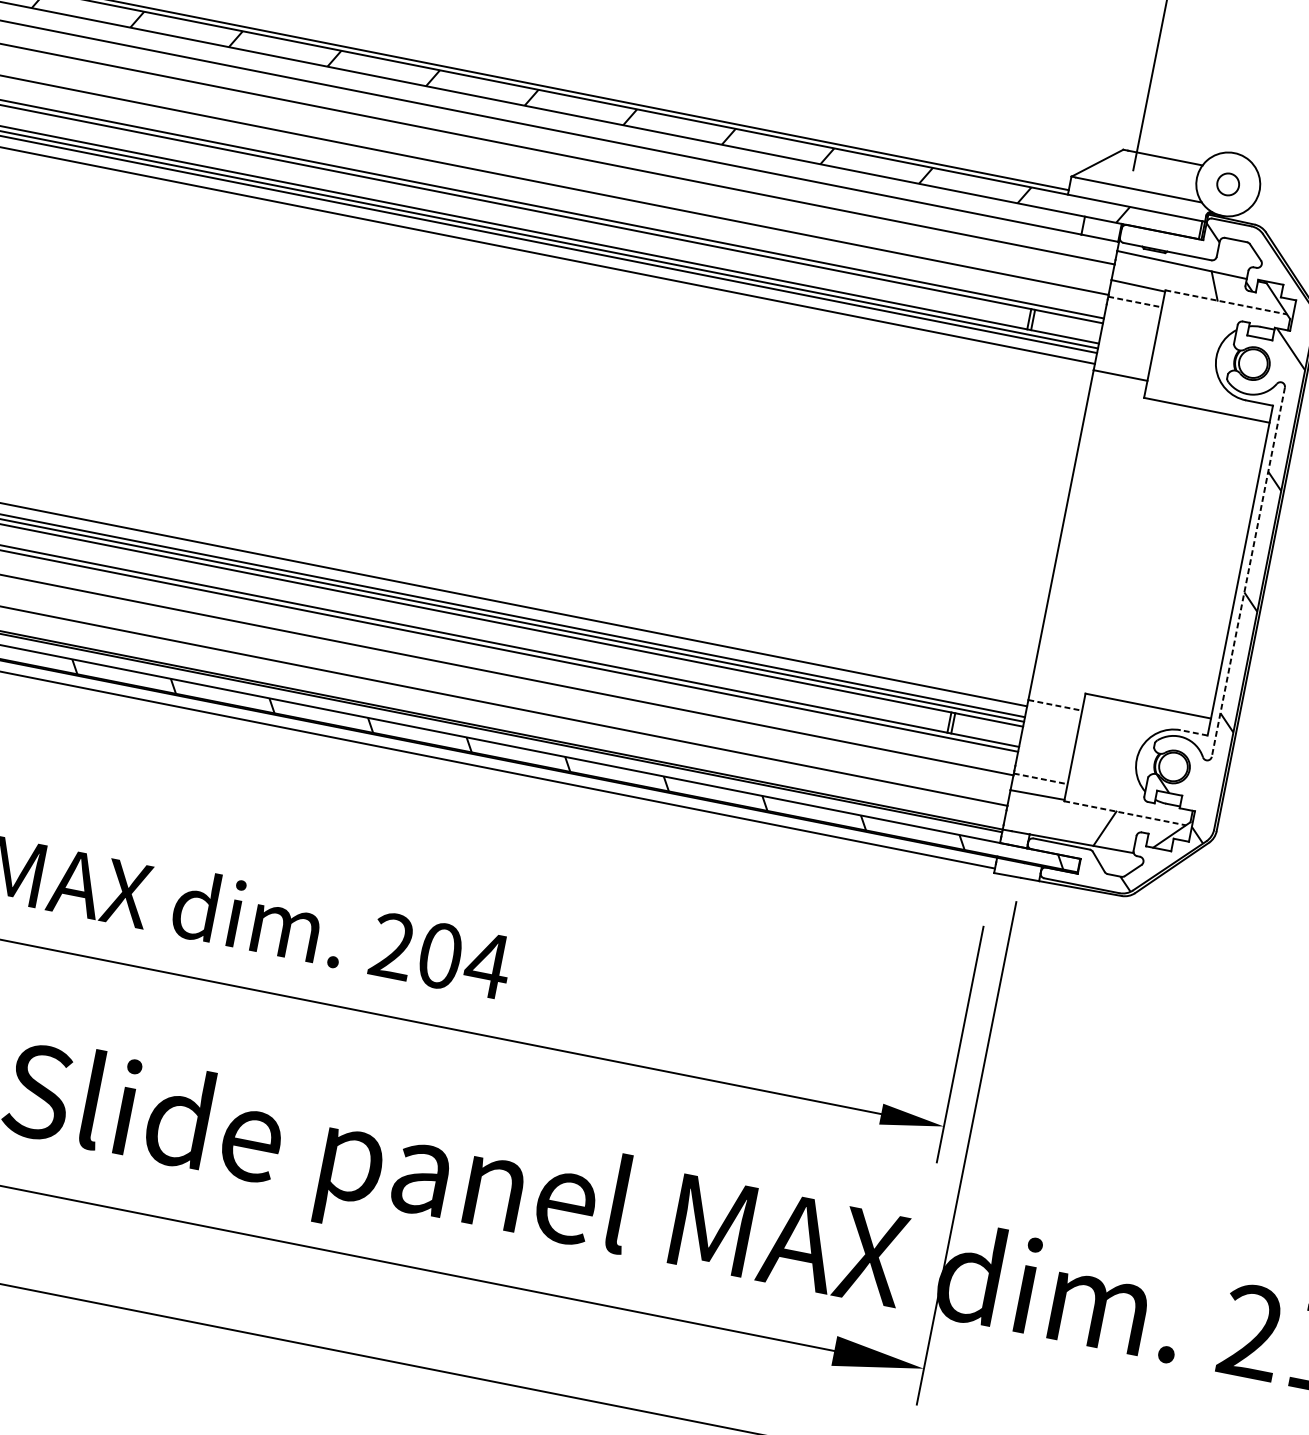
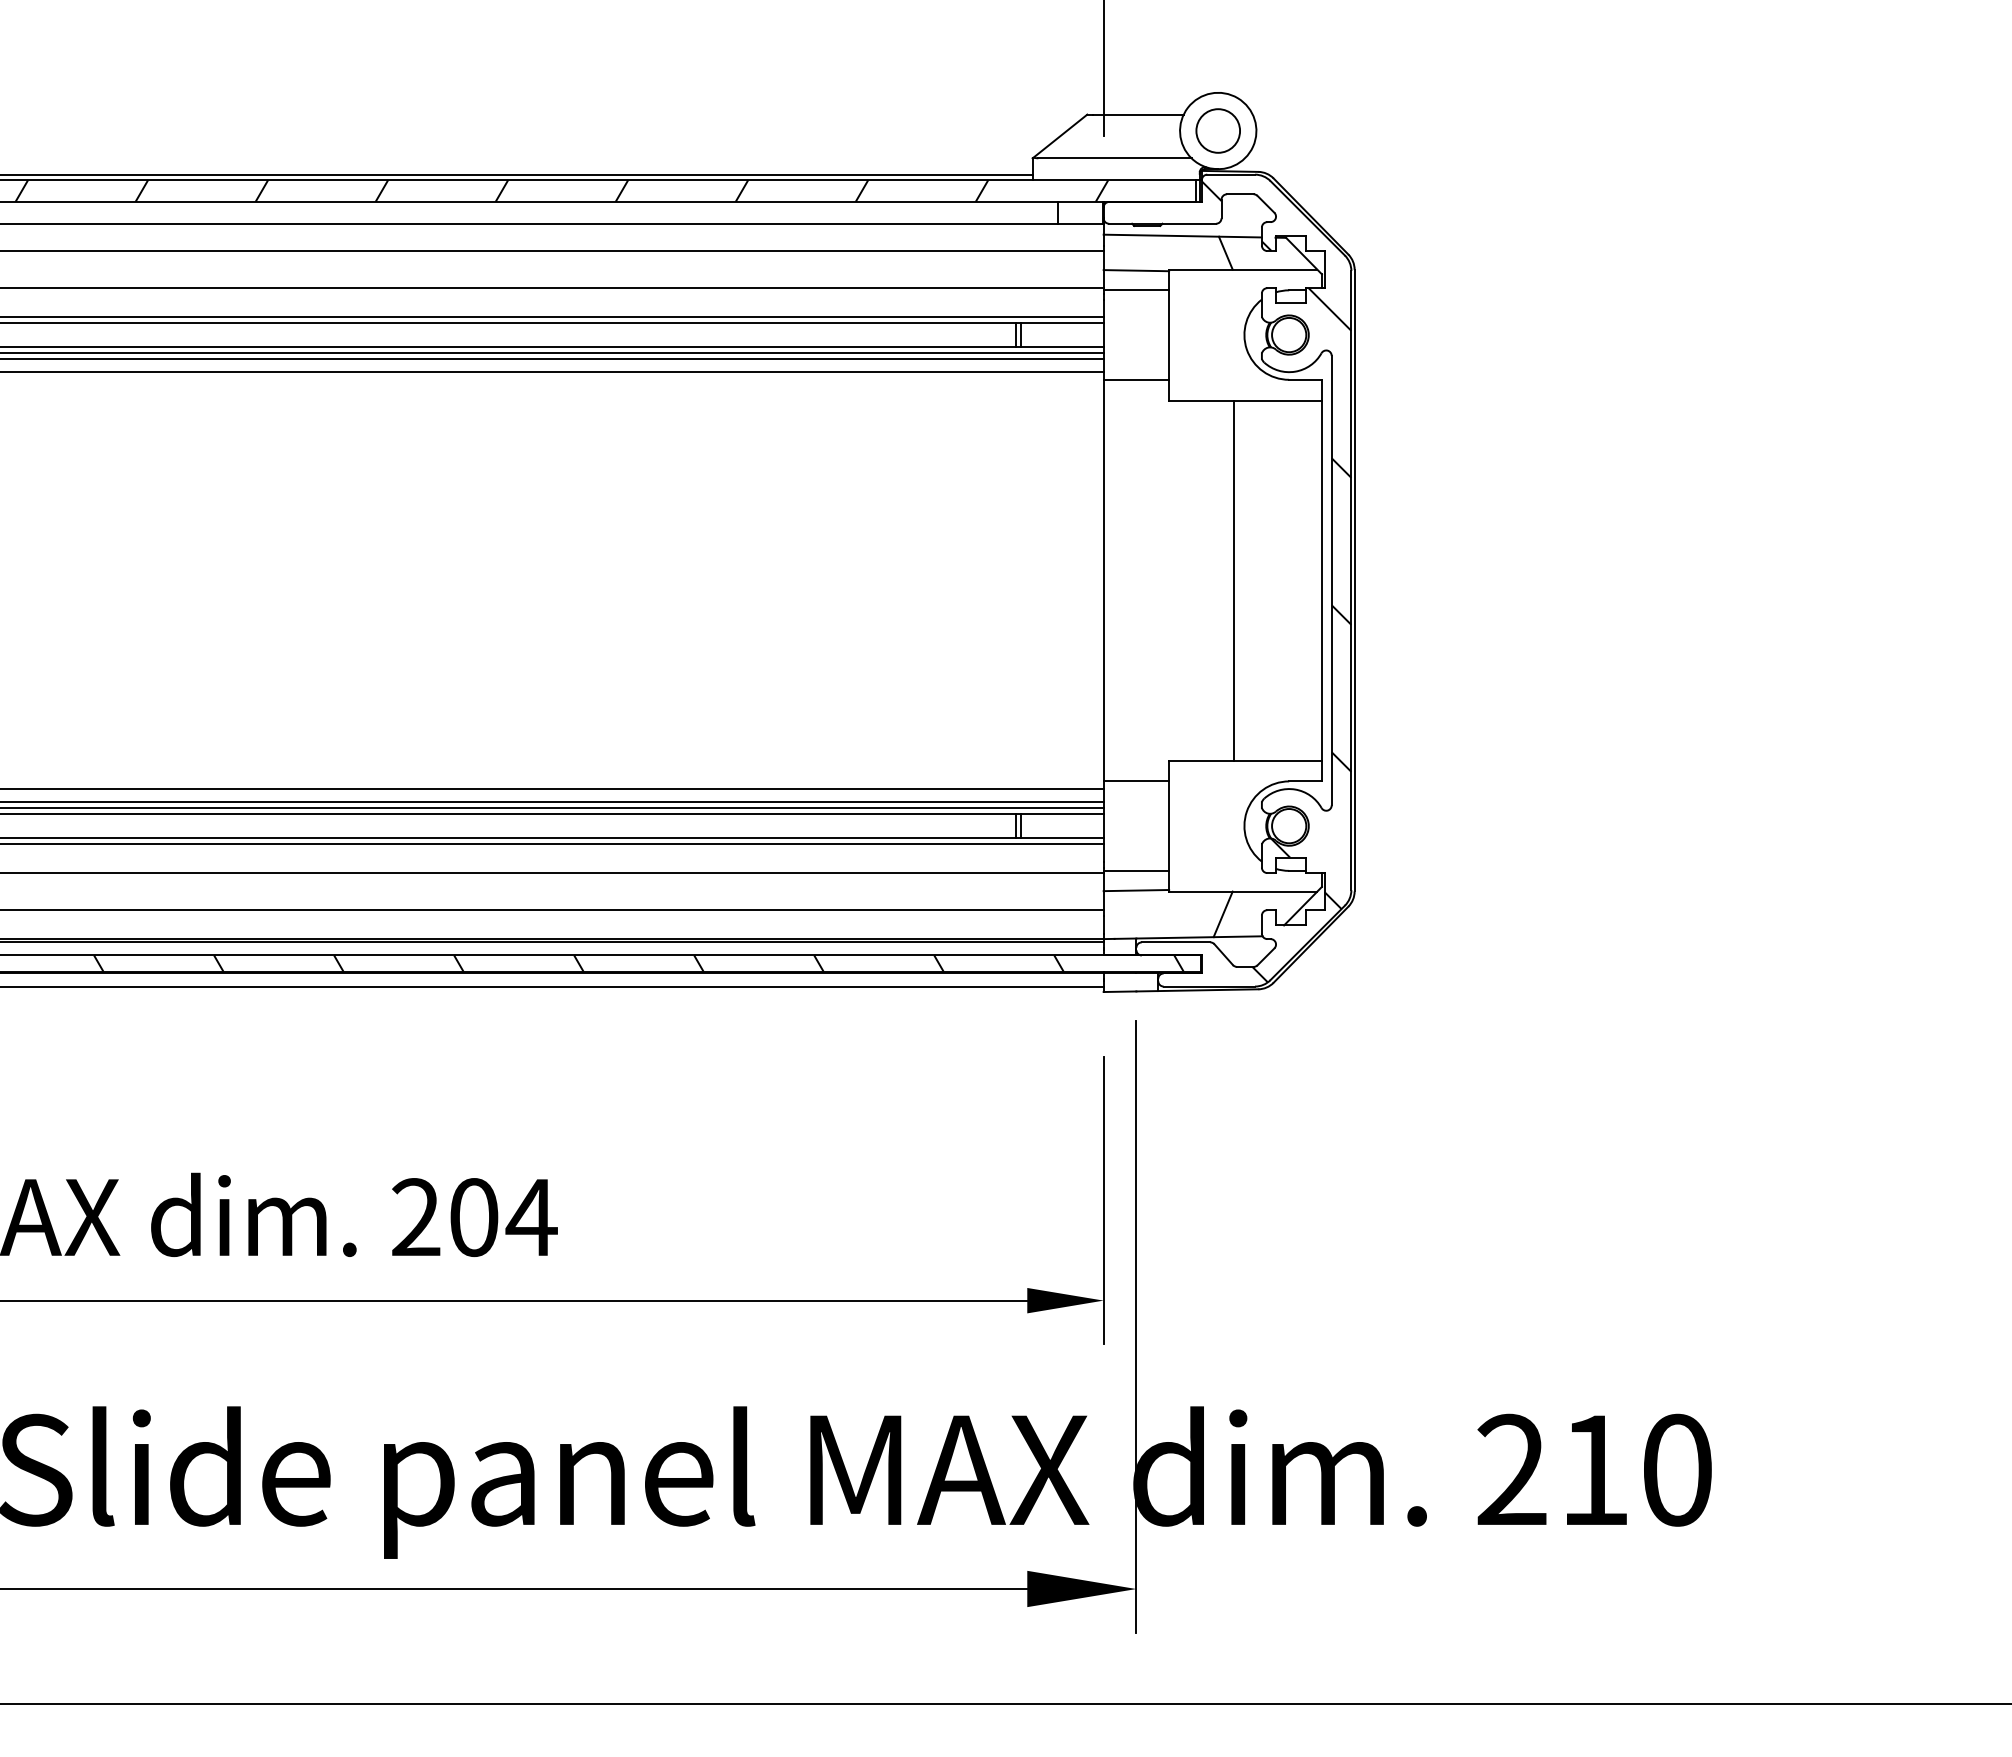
circle: (1227, 183) -> (1217, 130), size x1.67
line: (1135, 302) -> (1136, 290), dashed -> solid
line: (1226, 302) -> (1243, 269), dashed -> solid
line: (1168, 556) -> (1234, 580), added
line: (1248, 572) -> (1331, 580), dashed -> solid
line: (1055, 705) -> (1136, 781), dashed -> solid
line: (1194, 732) -> (1305, 781), dashed -> solid
line: (1040, 778) -> (1136, 870), dashed -> solid
line: (1125, 813) -> (1243, 891), dashed -> solid

